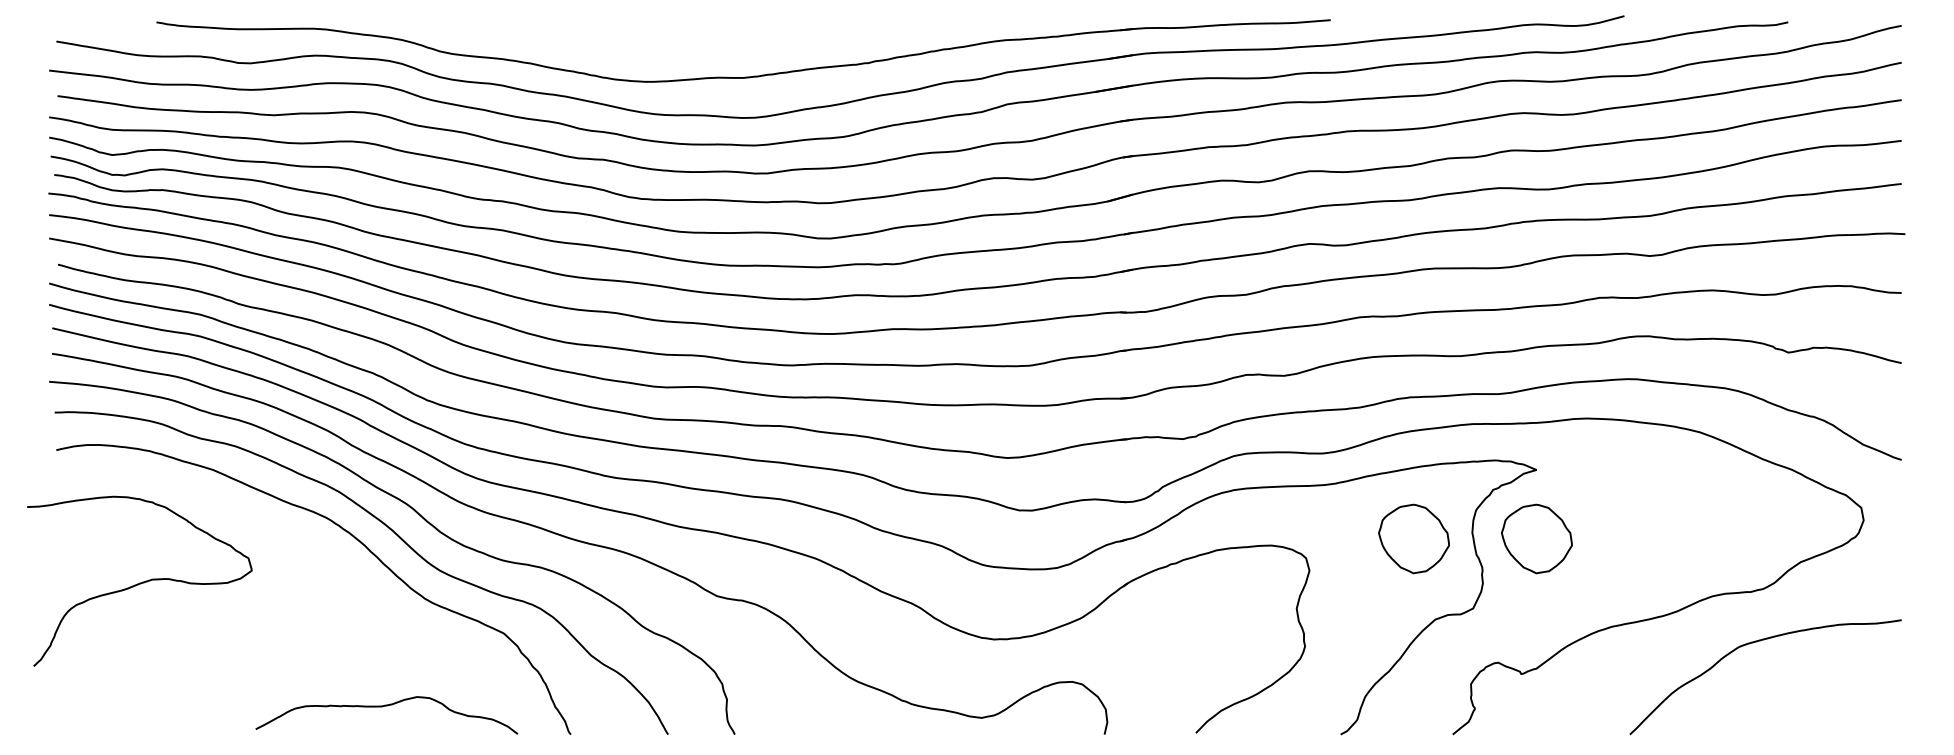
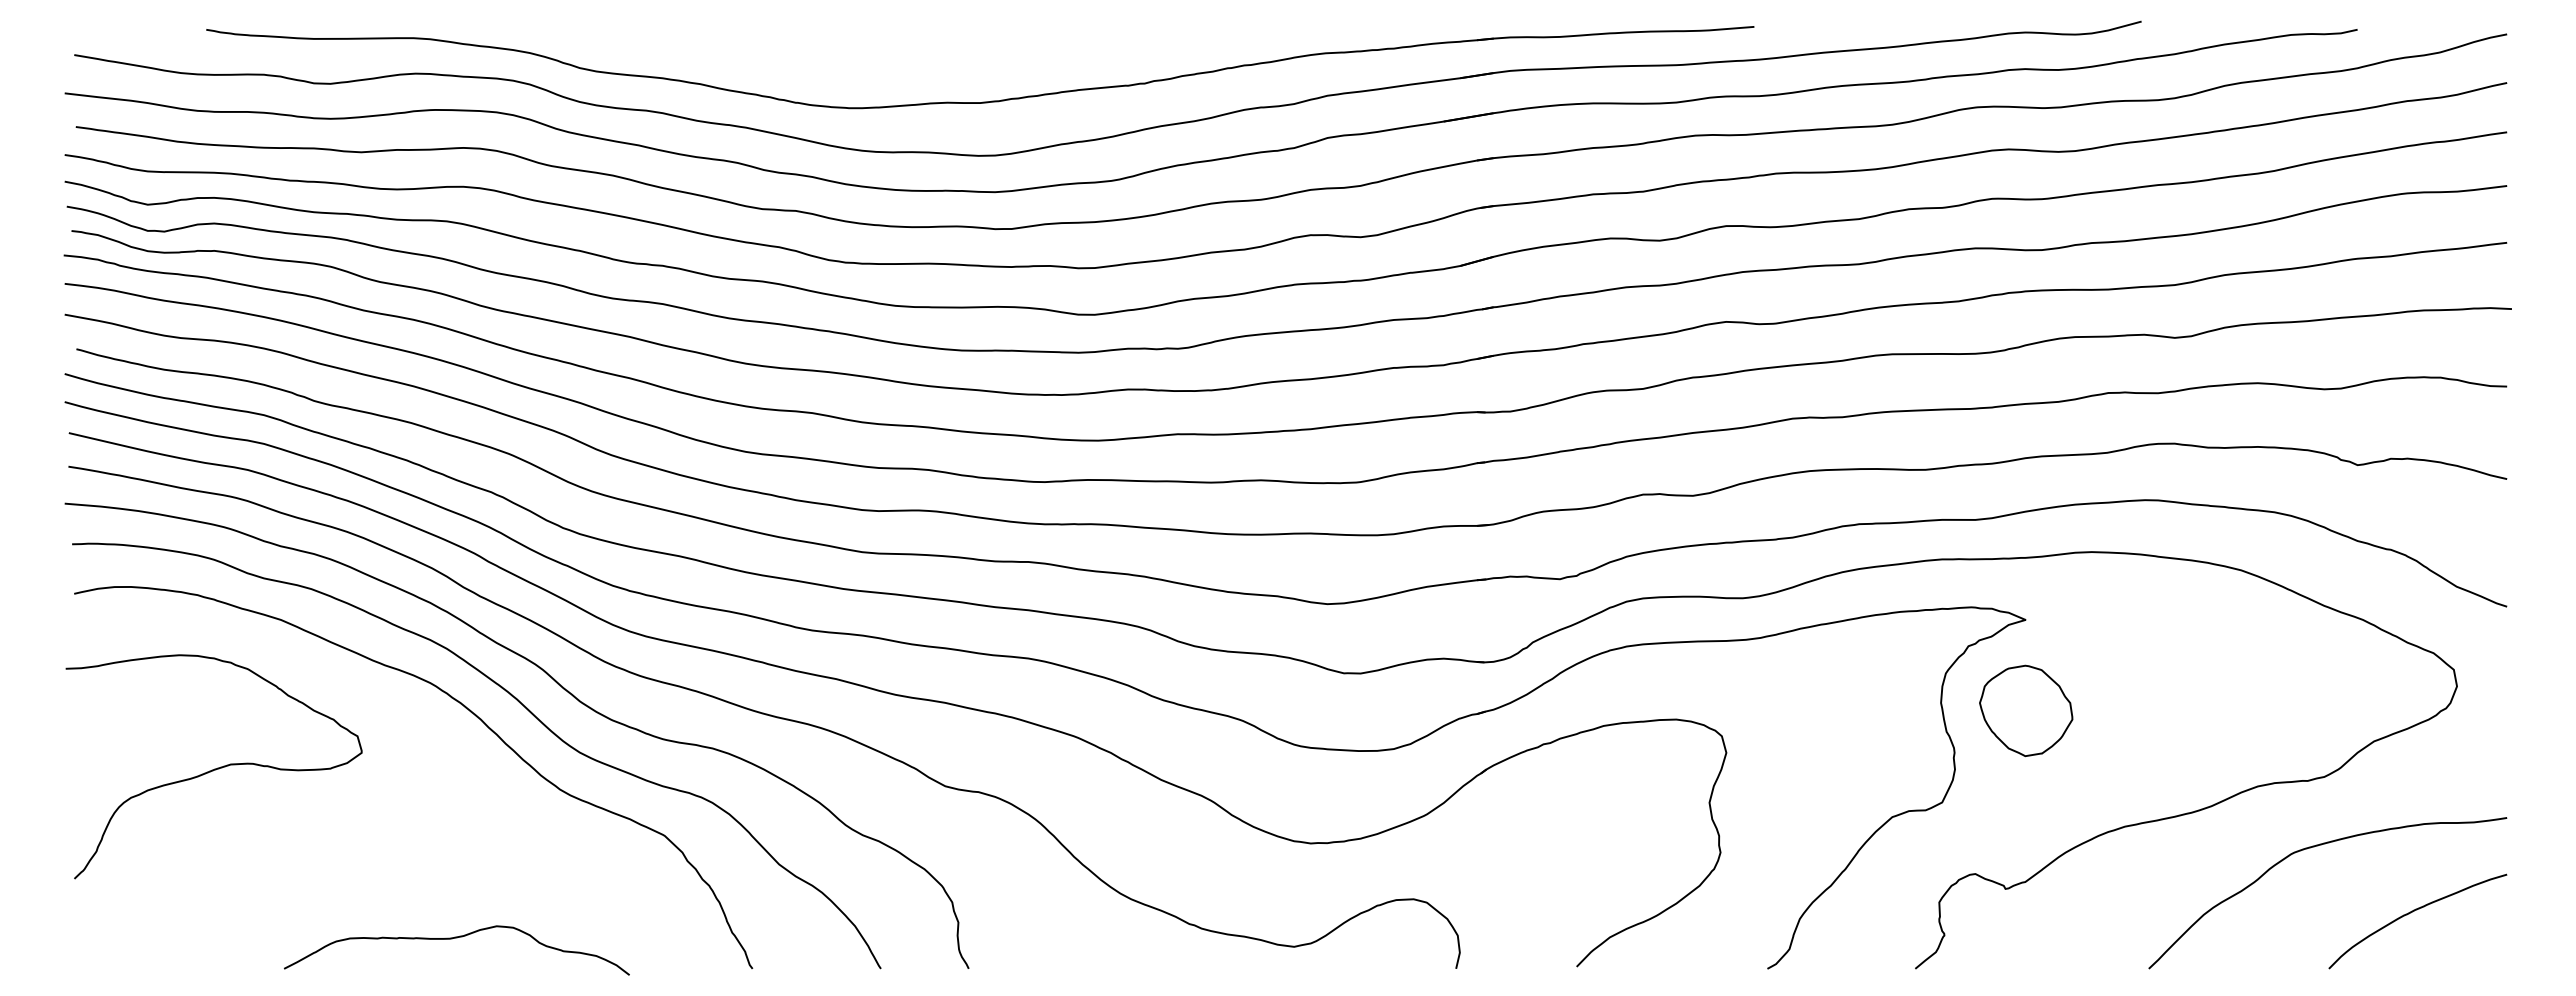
part: (1414, 538) -> (1864, 710), removed
curve: (139, 582) -> (214, 768), moved
curve: (1829, 691) -> (2412, 912), added
curve: (383, 707) -> (452, 939), moved

